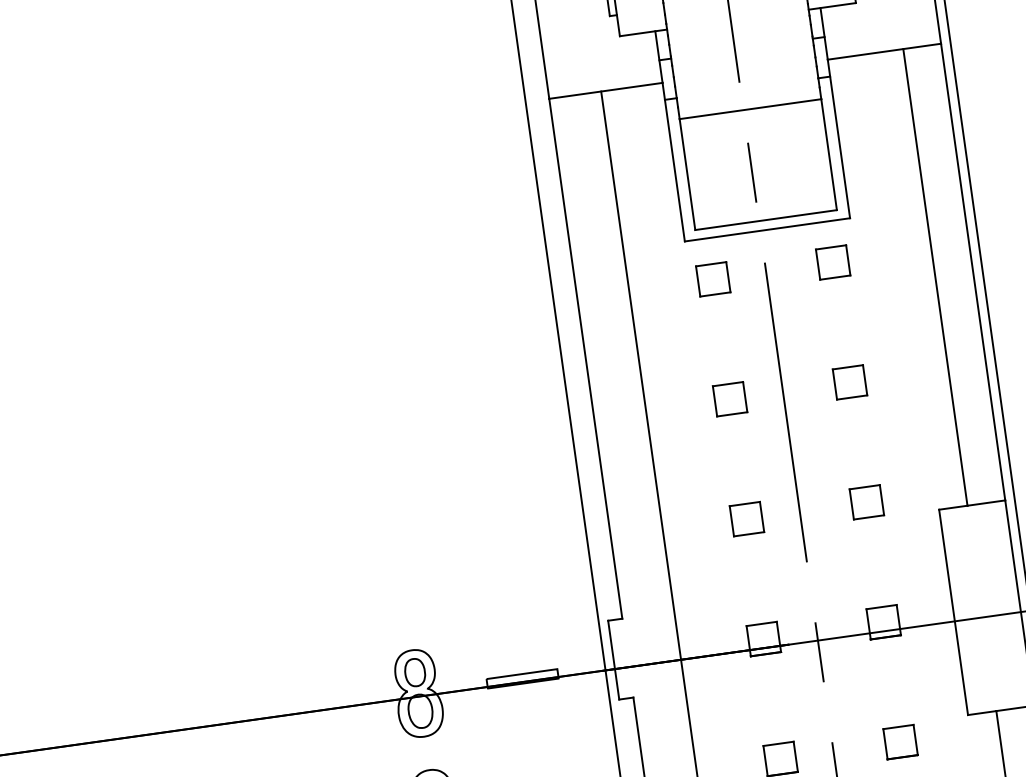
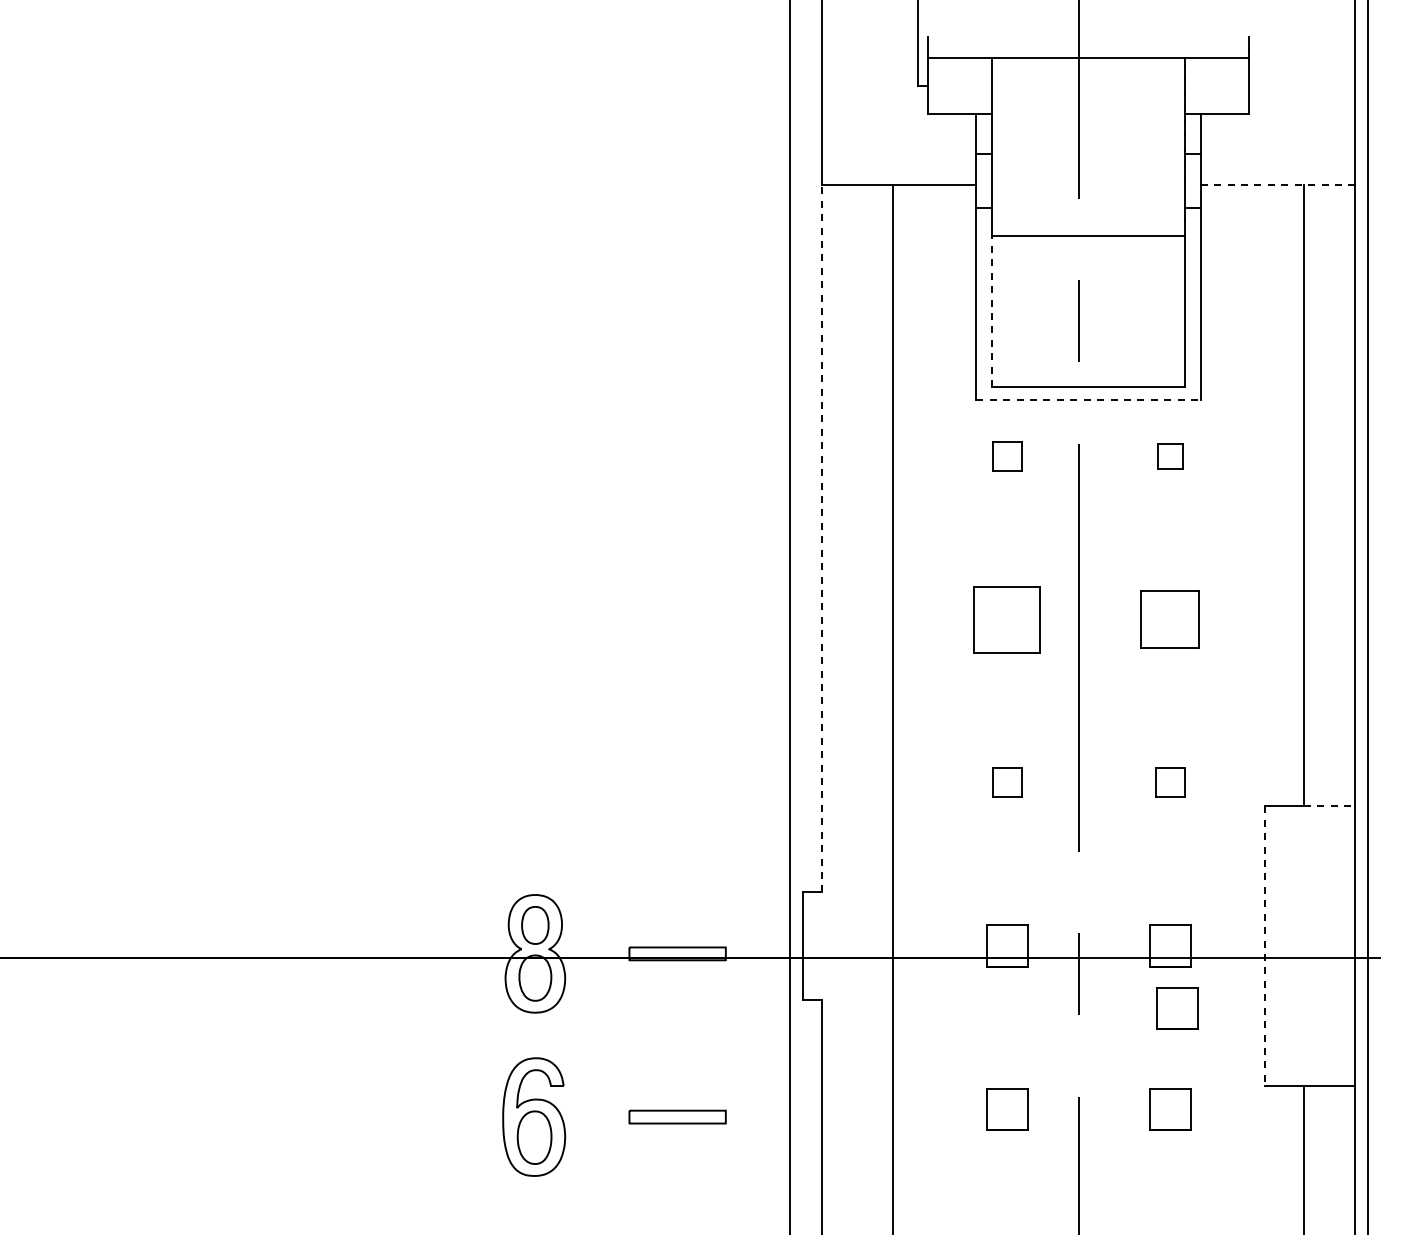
line: (883, 51) -> (1277, 184), solid -> dashed
line: (687, 174) -> (992, 311), solid -> dashed
line: (768, 229) -> (1089, 400), solid -> dashed
part: (833, 262) -> (1170, 456), size x0.6
part: (713, 279) -> (1007, 456), size x0.7
line: (586, 358) -> (822, 538), solid -> dashed
part: (850, 382) -> (1170, 619), size x1.4
part: (730, 399) -> (1007, 619), size x1.6
part: (866, 502) -> (1170, 782), size x0.7
line: (986, 503) -> (1329, 806), solid -> dashed
part: (747, 518) -> (1007, 782), size x0.7
line: (953, 612) -> (1265, 946), solid -> dashed
part: (895, 667) -> (1177, 1008), added

